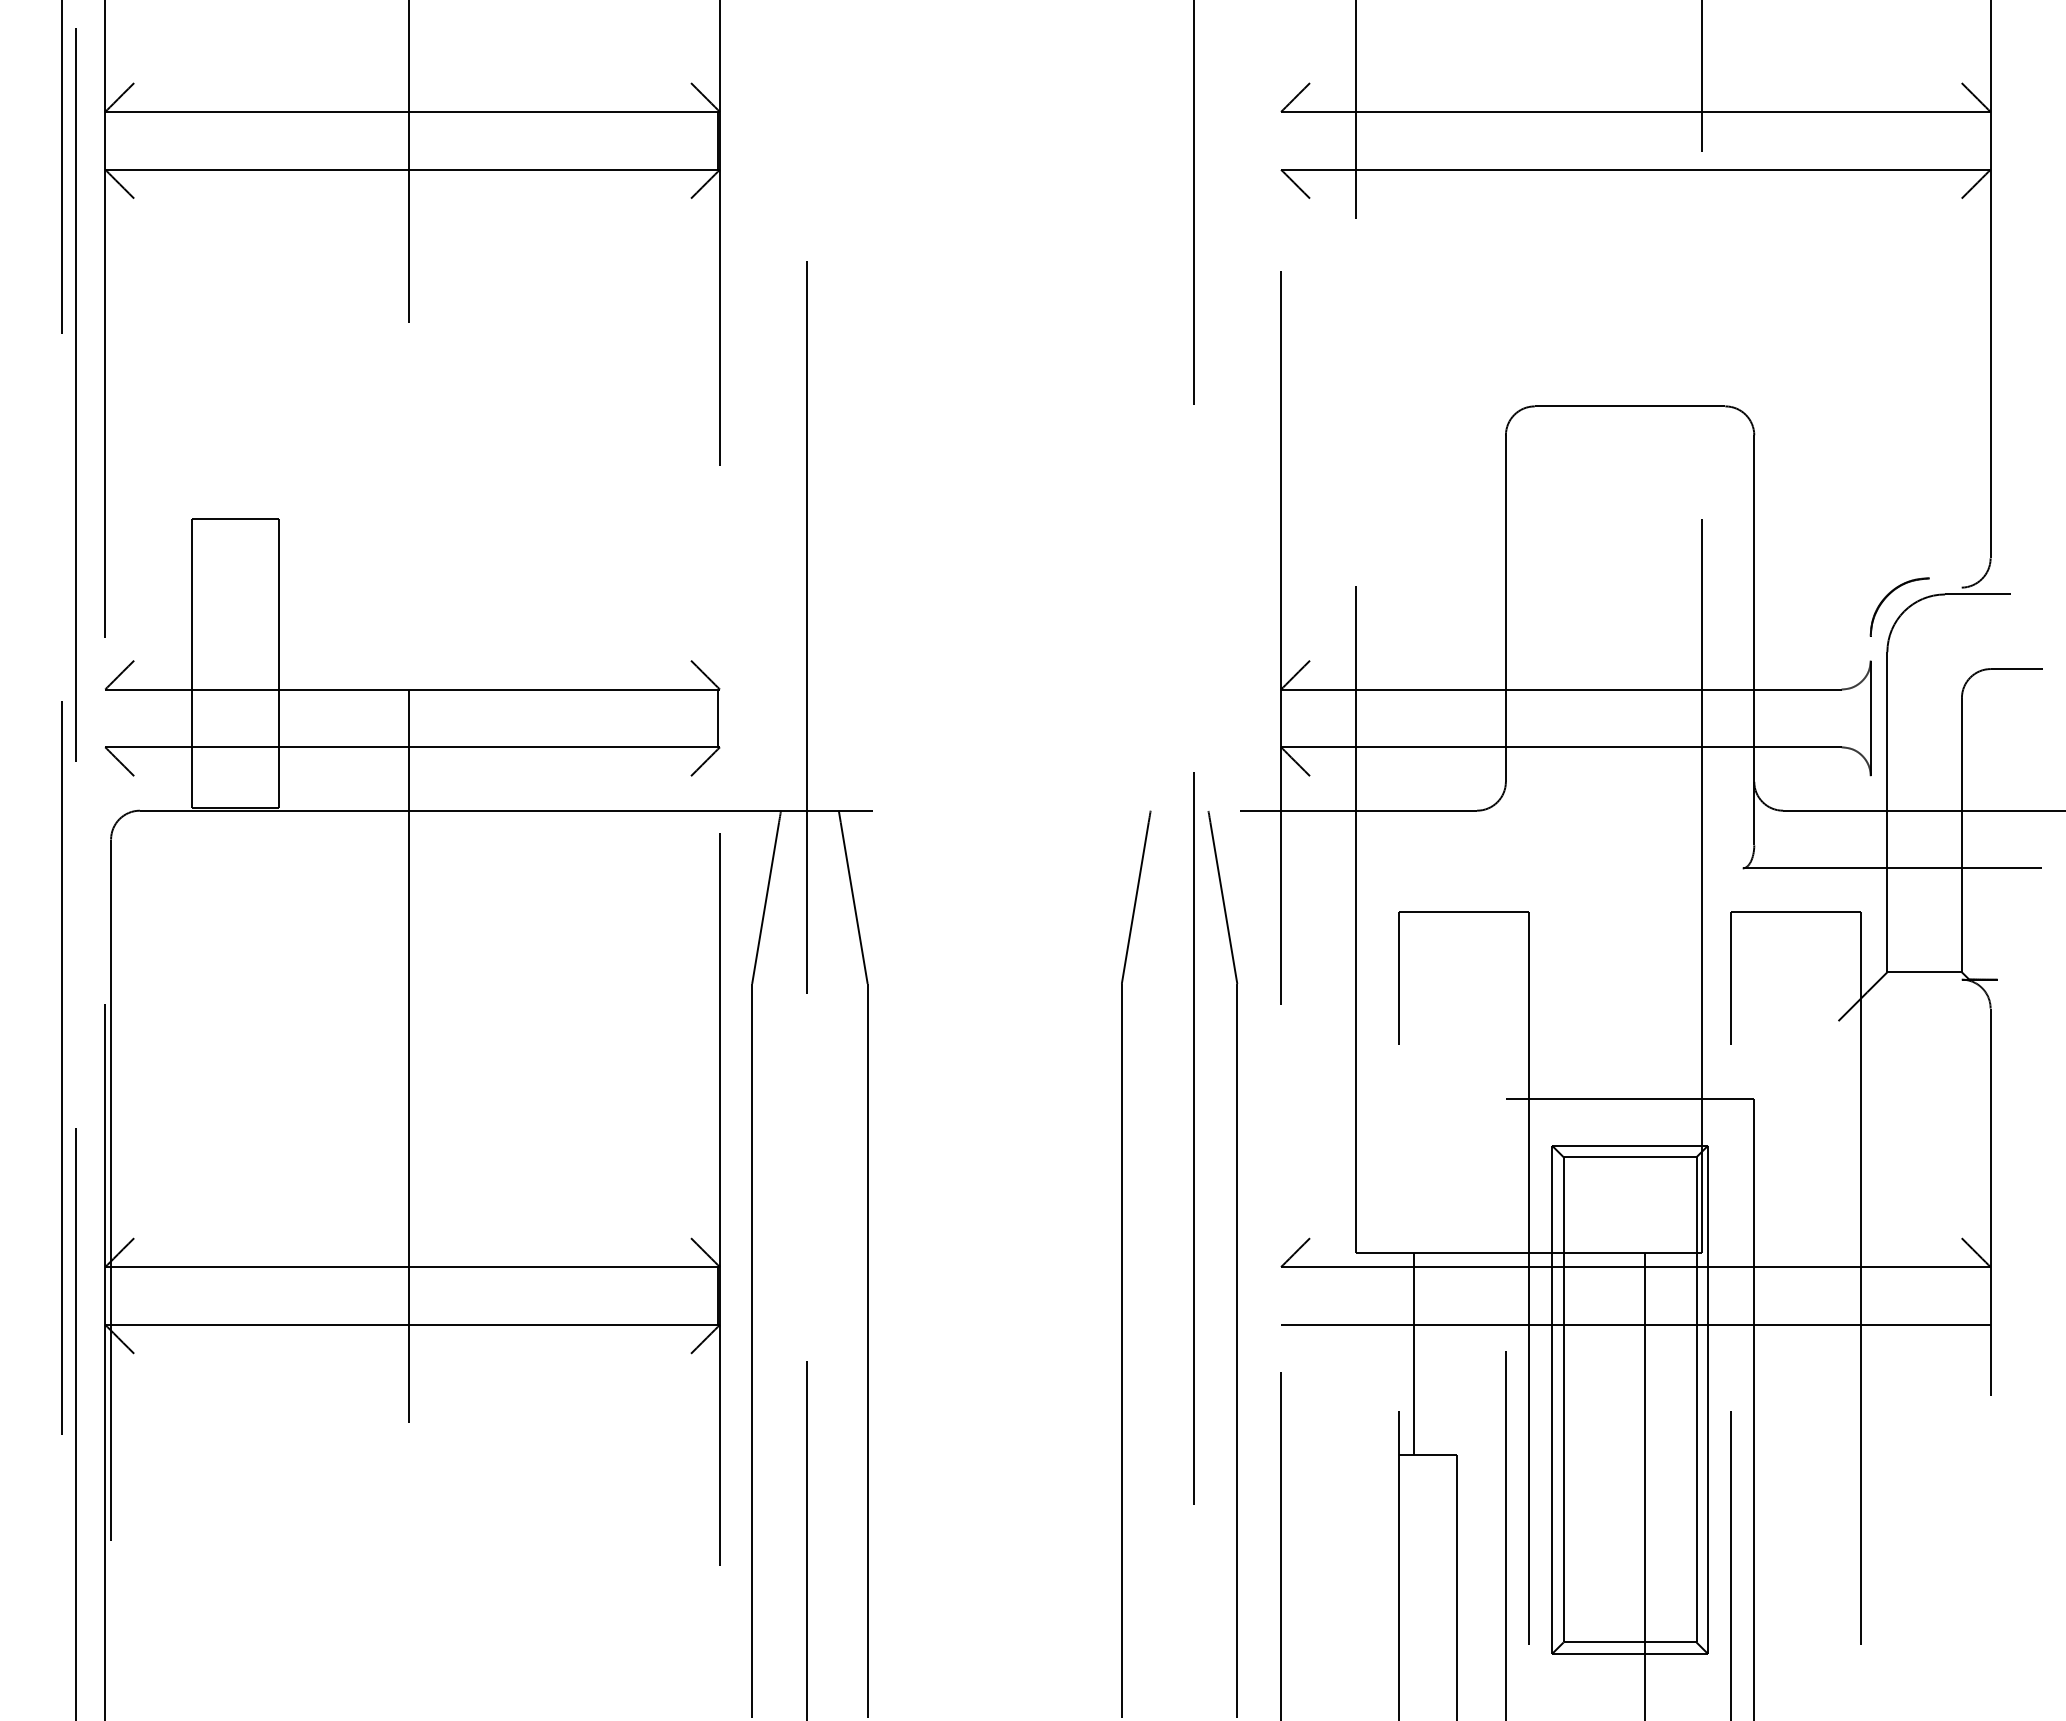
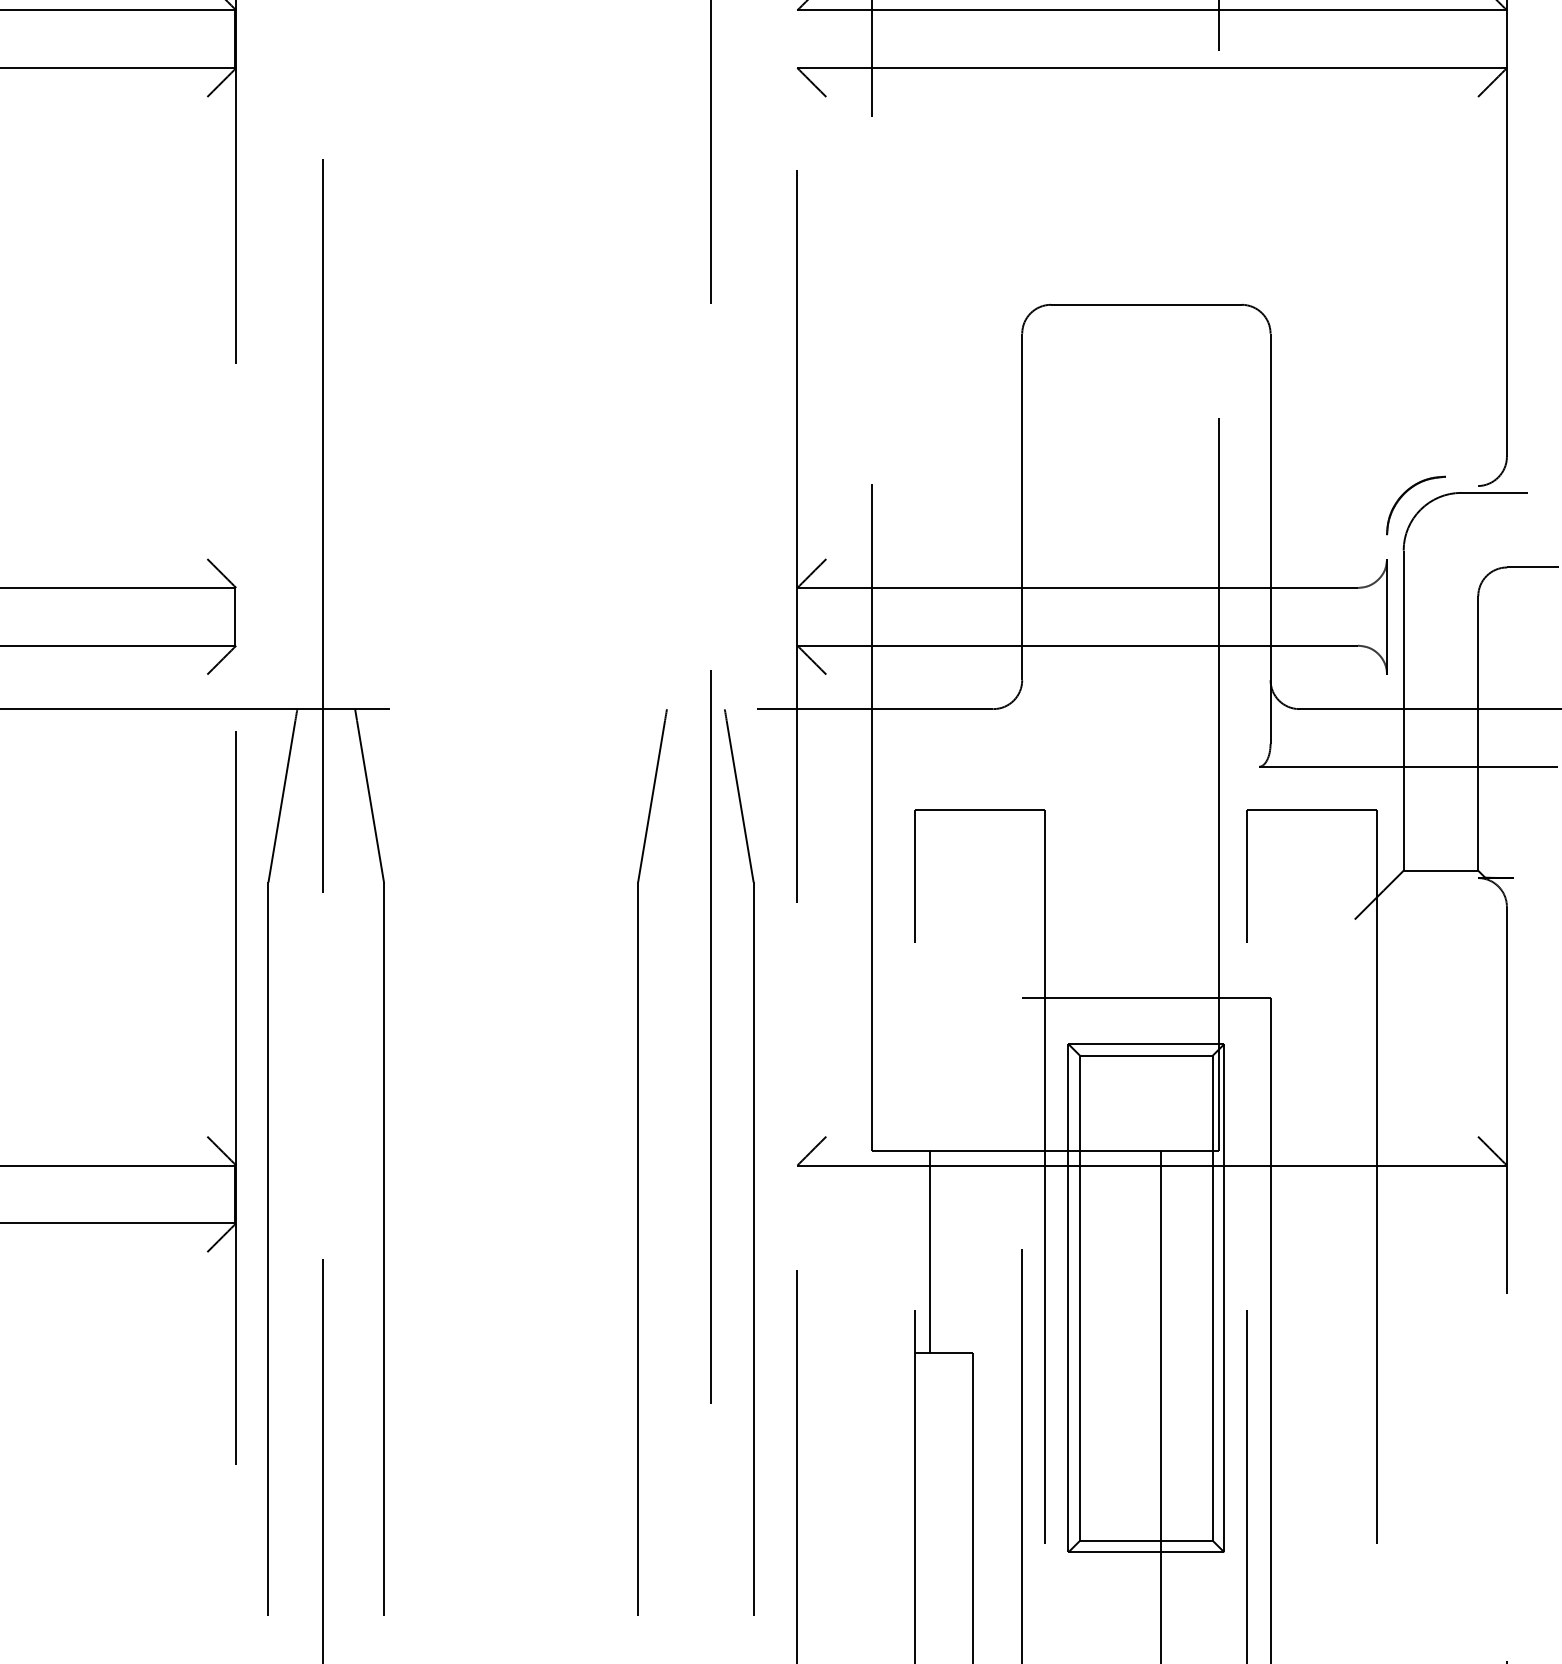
line: (1635, 1324) -> (1151, 1222), removed

